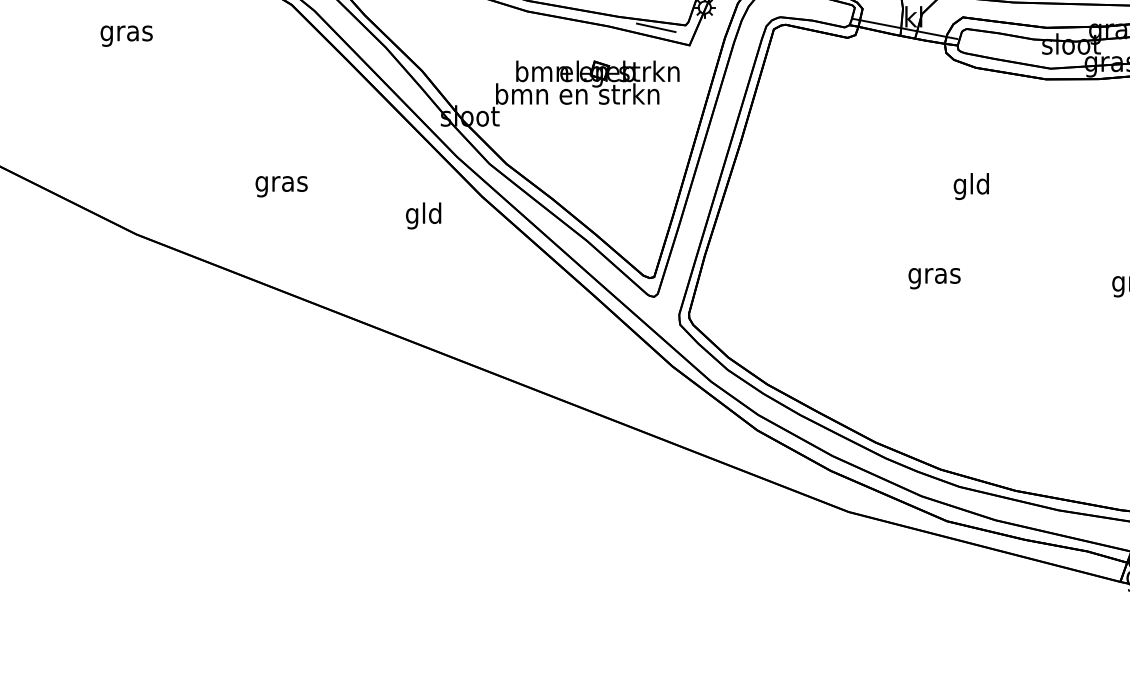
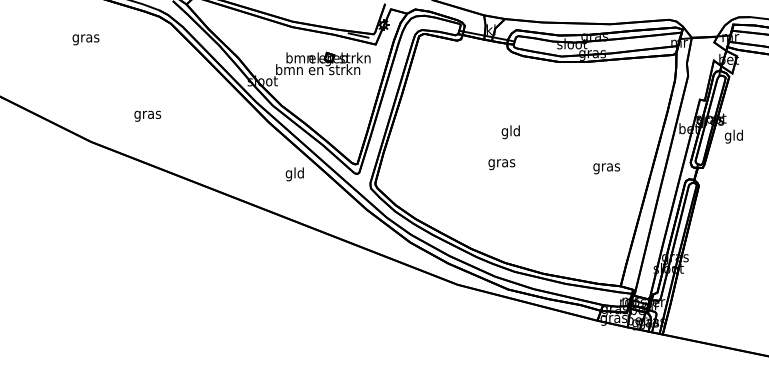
text: (281, 185) -> (147, 115), moved
text: (970, 187) -> (510, 132), moved
text: (422, 216) -> (294, 174), moved

